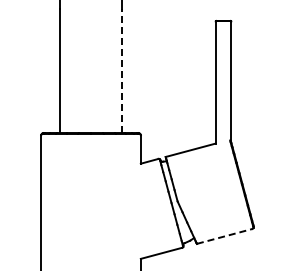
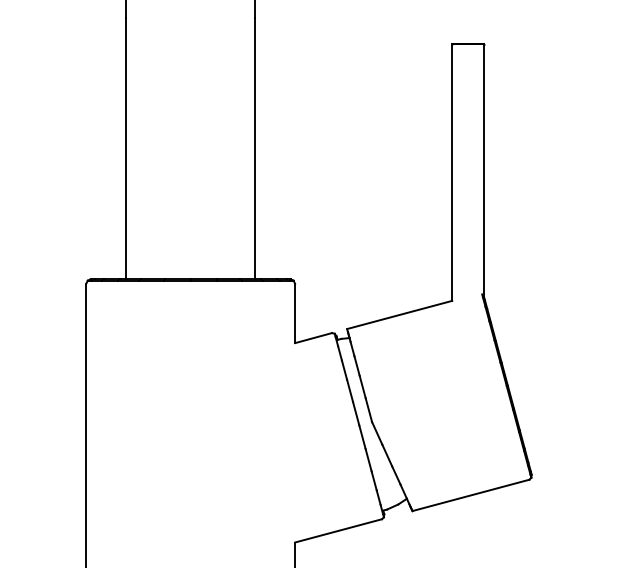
line: (121, 70) -> (254, 147), dashed -> solid
line: (224, 236) -> (470, 495), dashed -> solid

